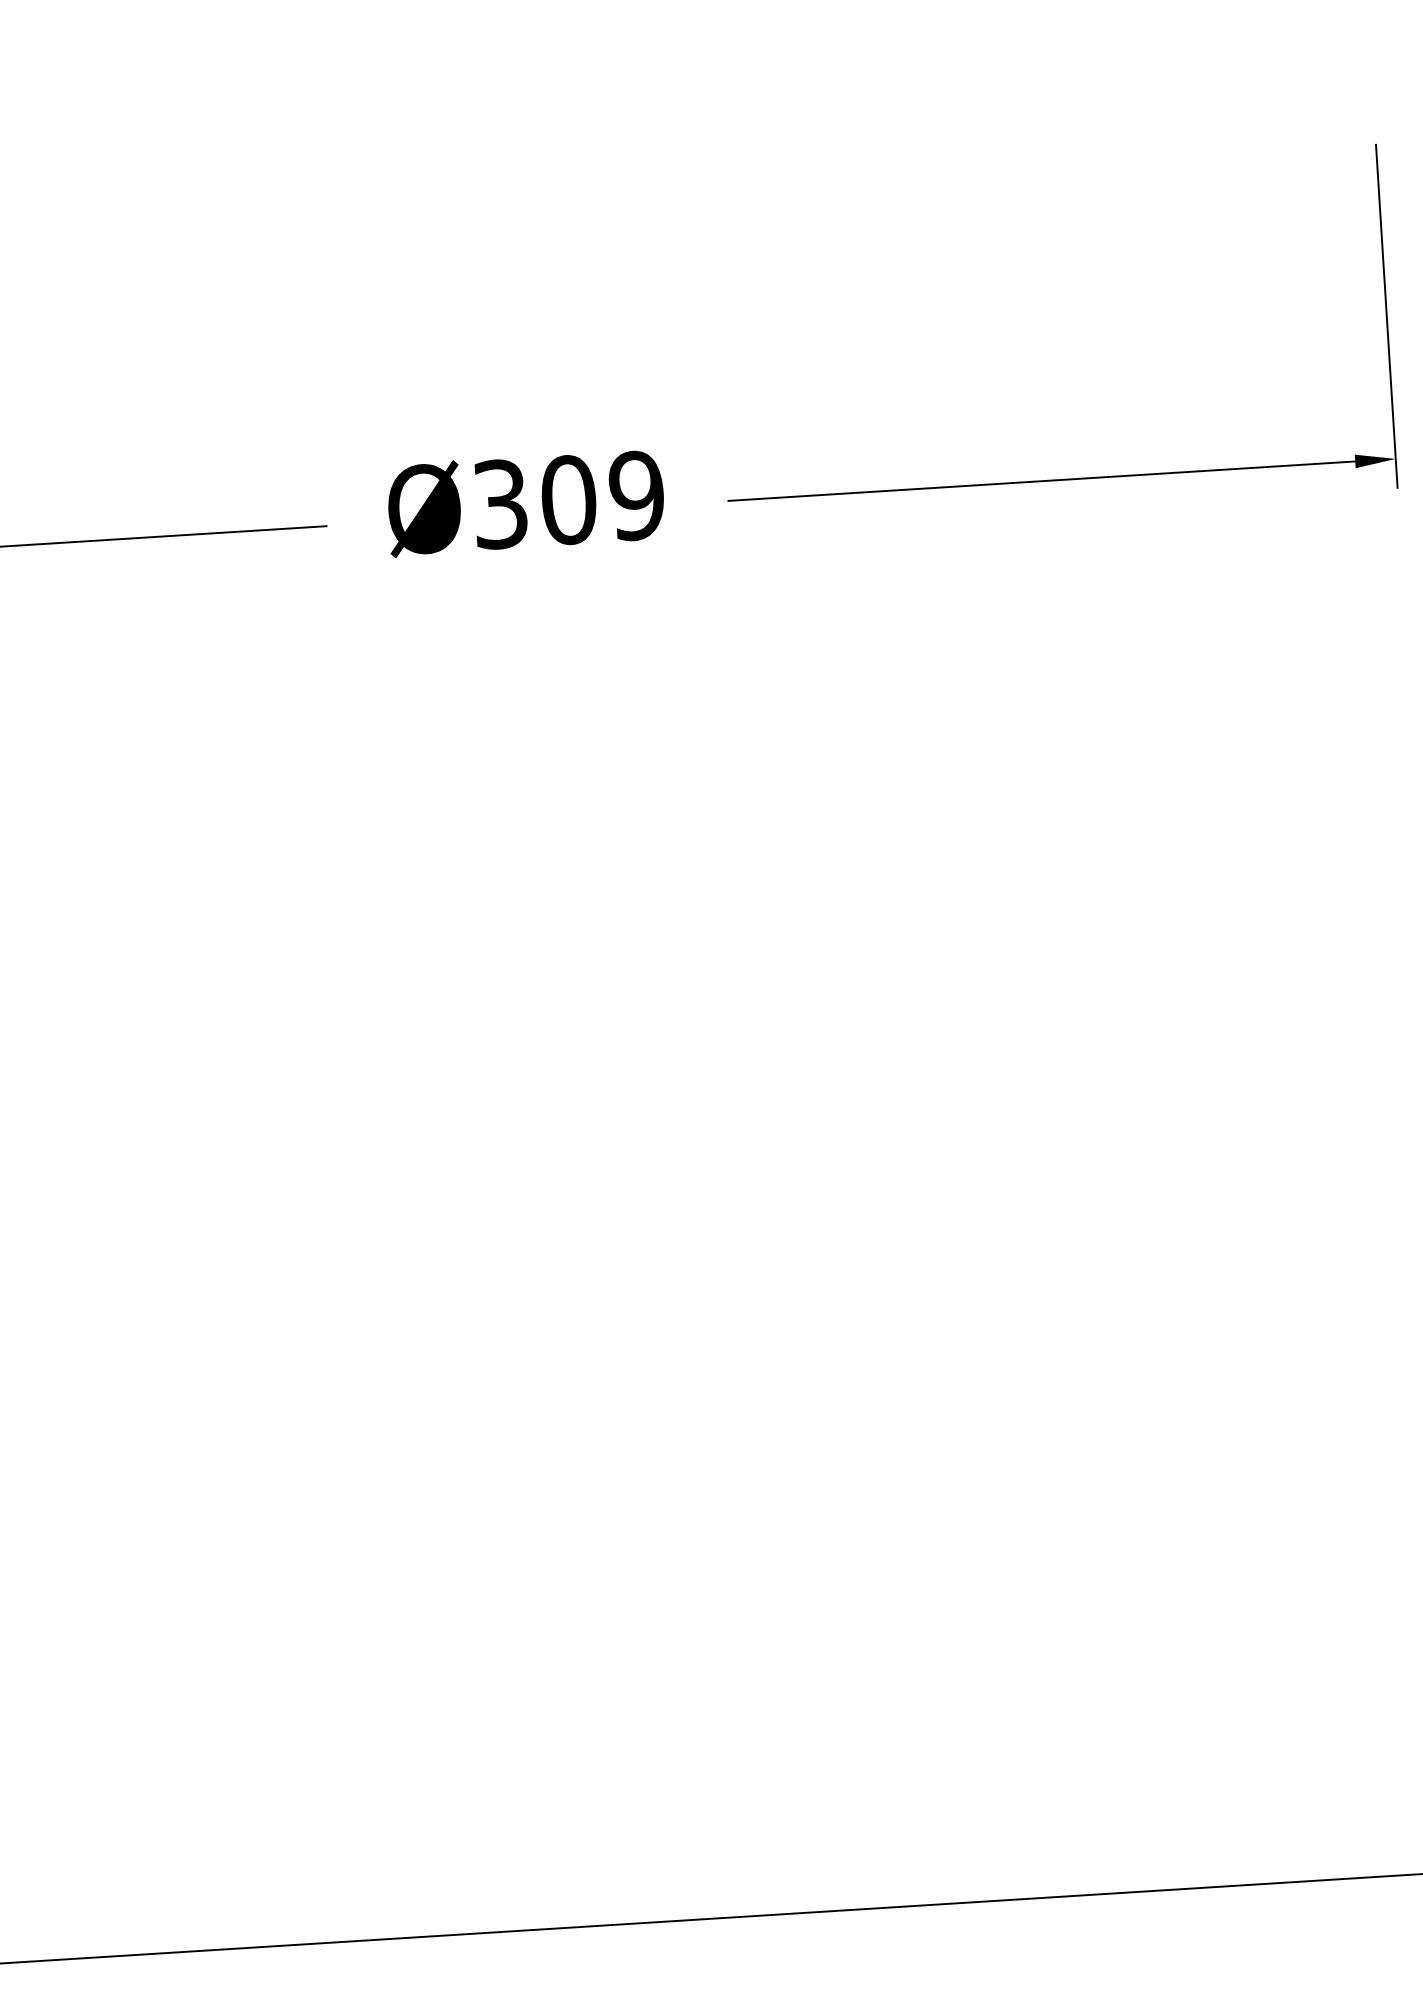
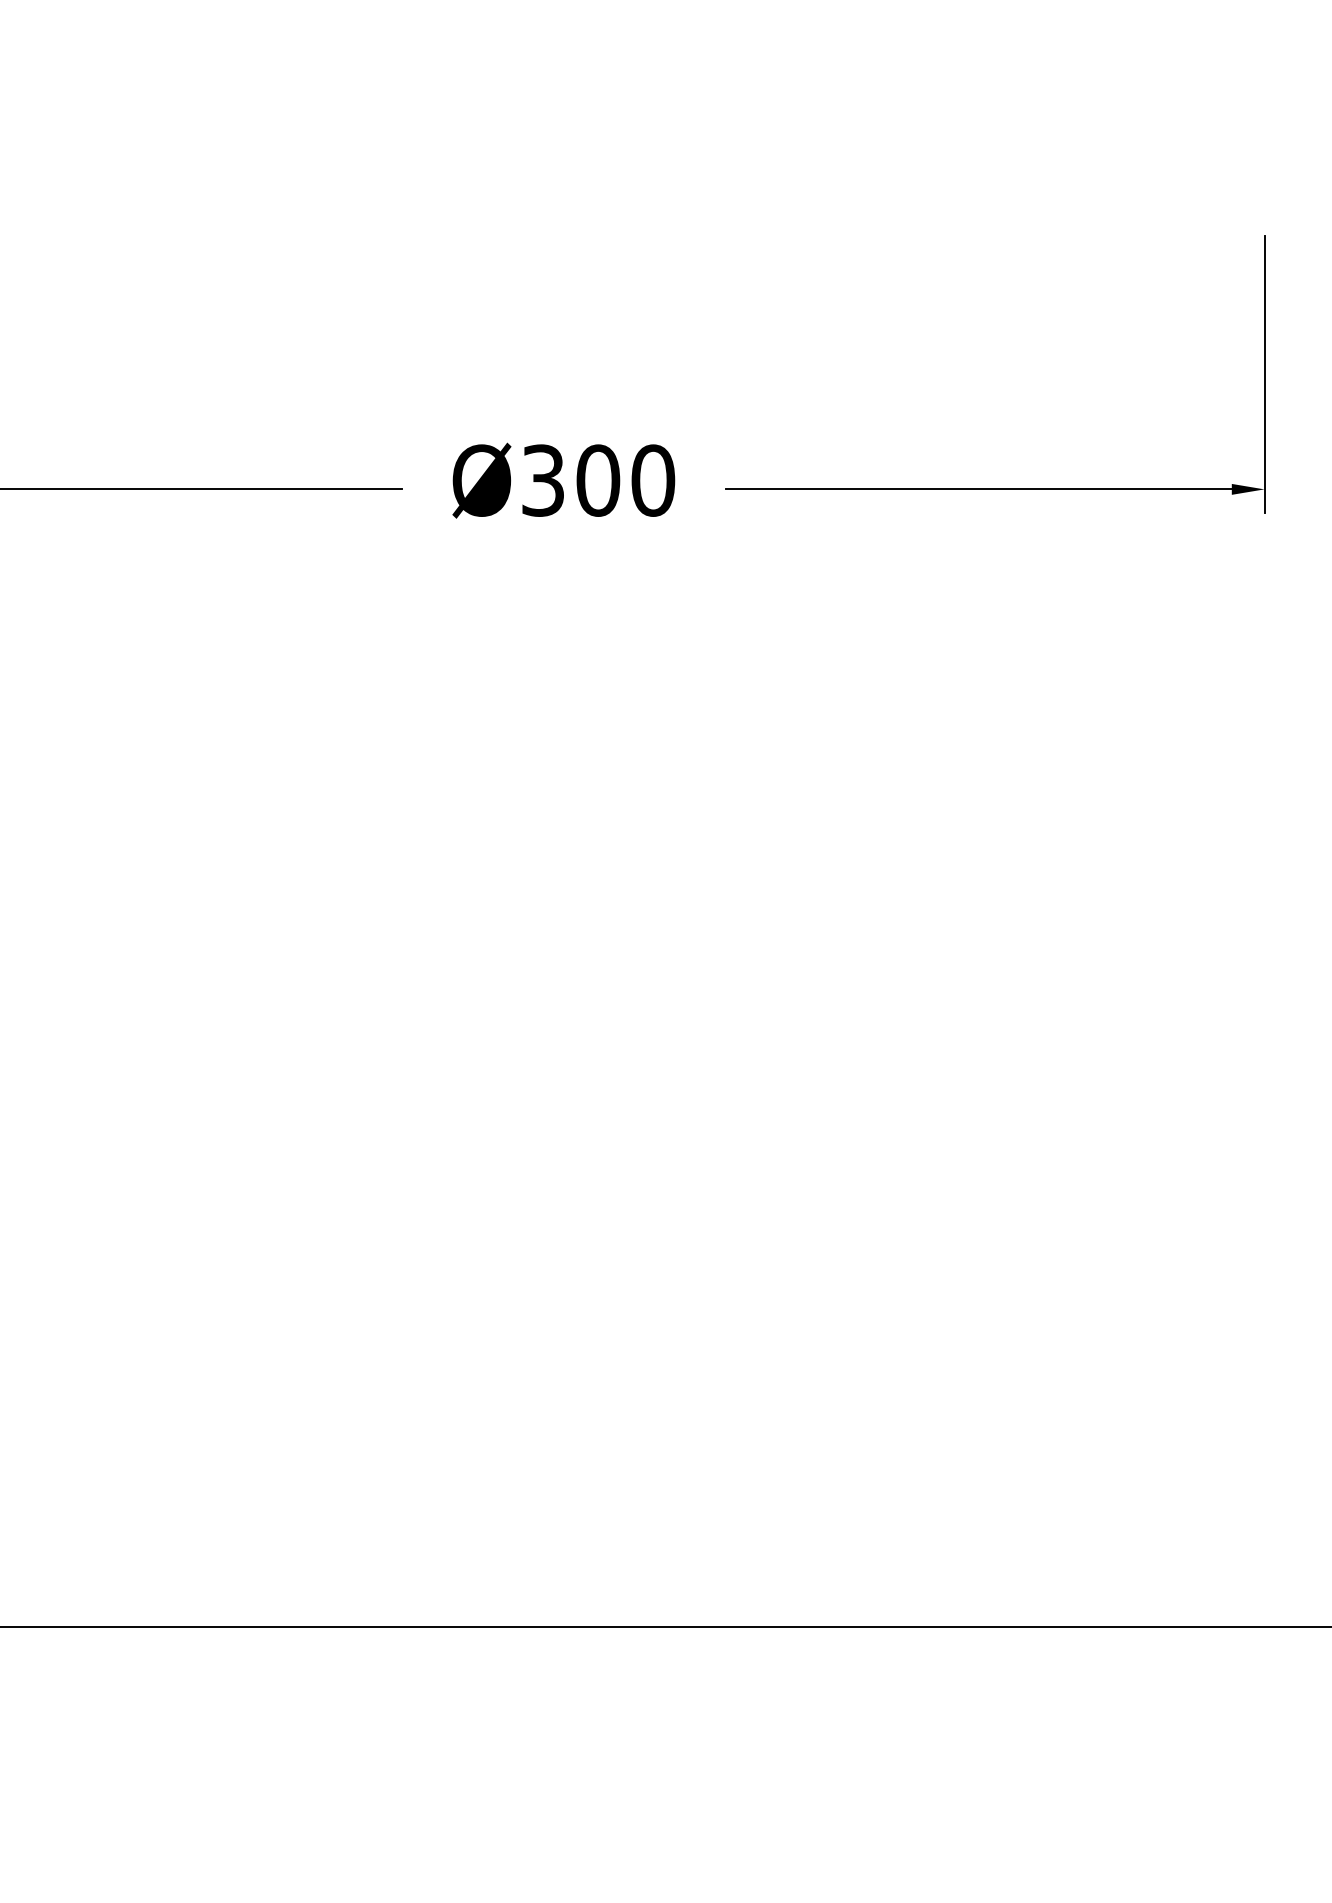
text: (637, 495) -> (653, 480), Ø309 -> Ø300

